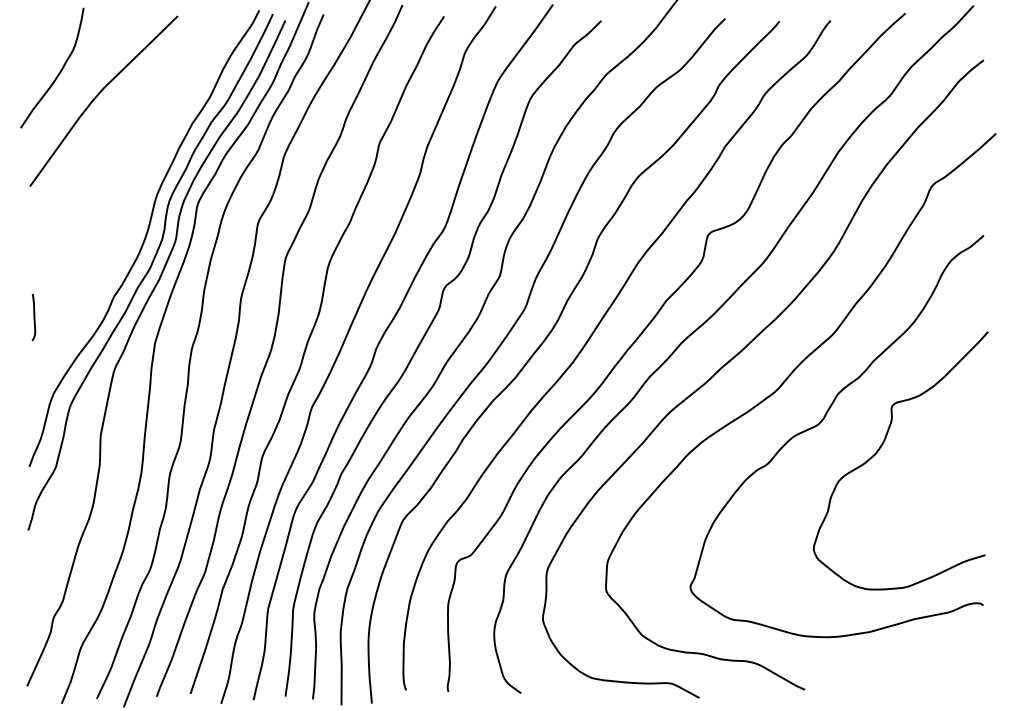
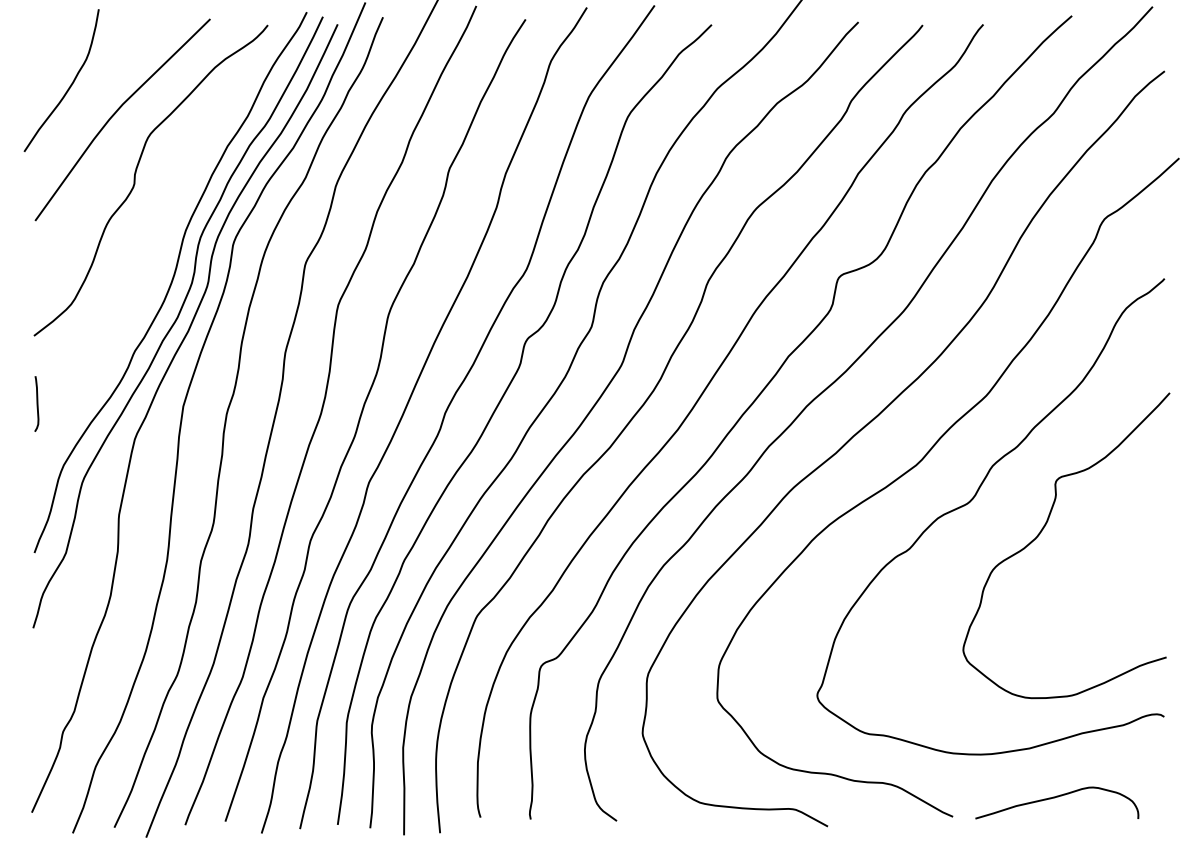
curve: (114, 152) -> (135, 180), added
curve: (33, 317) -> (36, 403), moved
curve: (891, 674) -> (1055, 798), added

